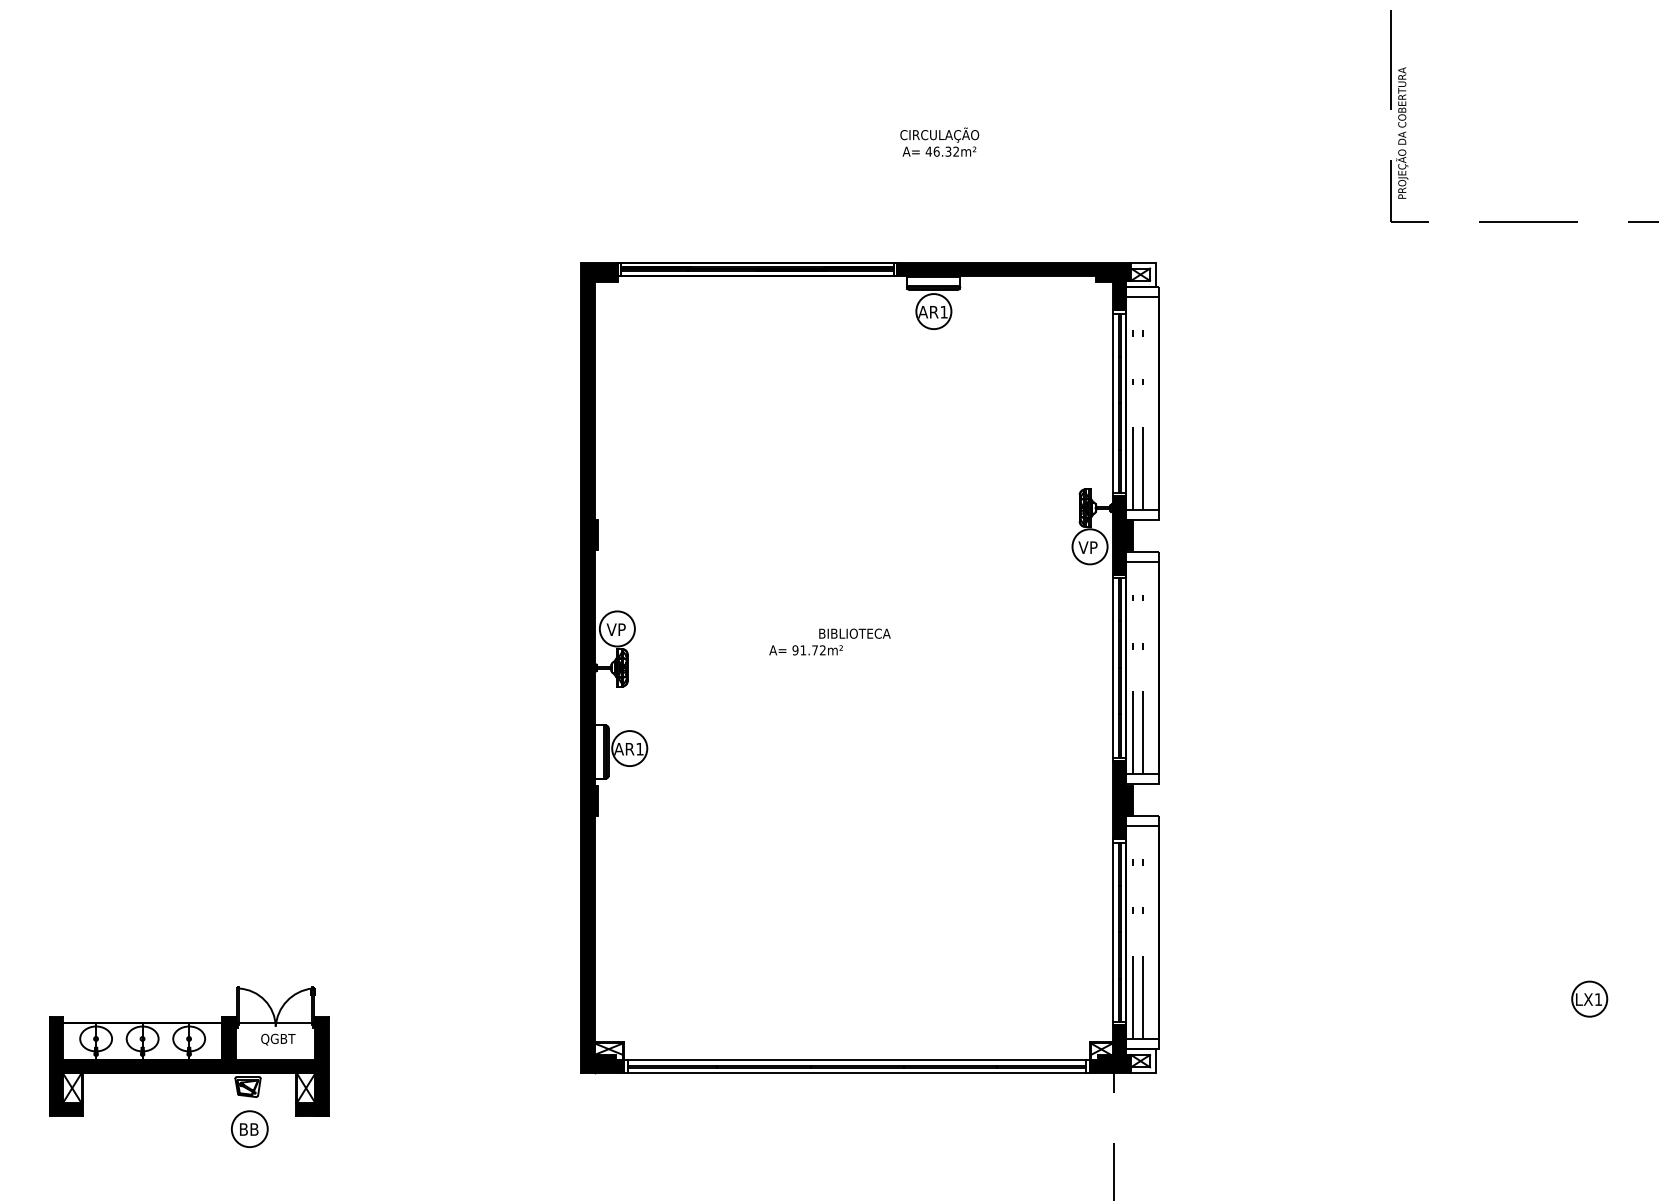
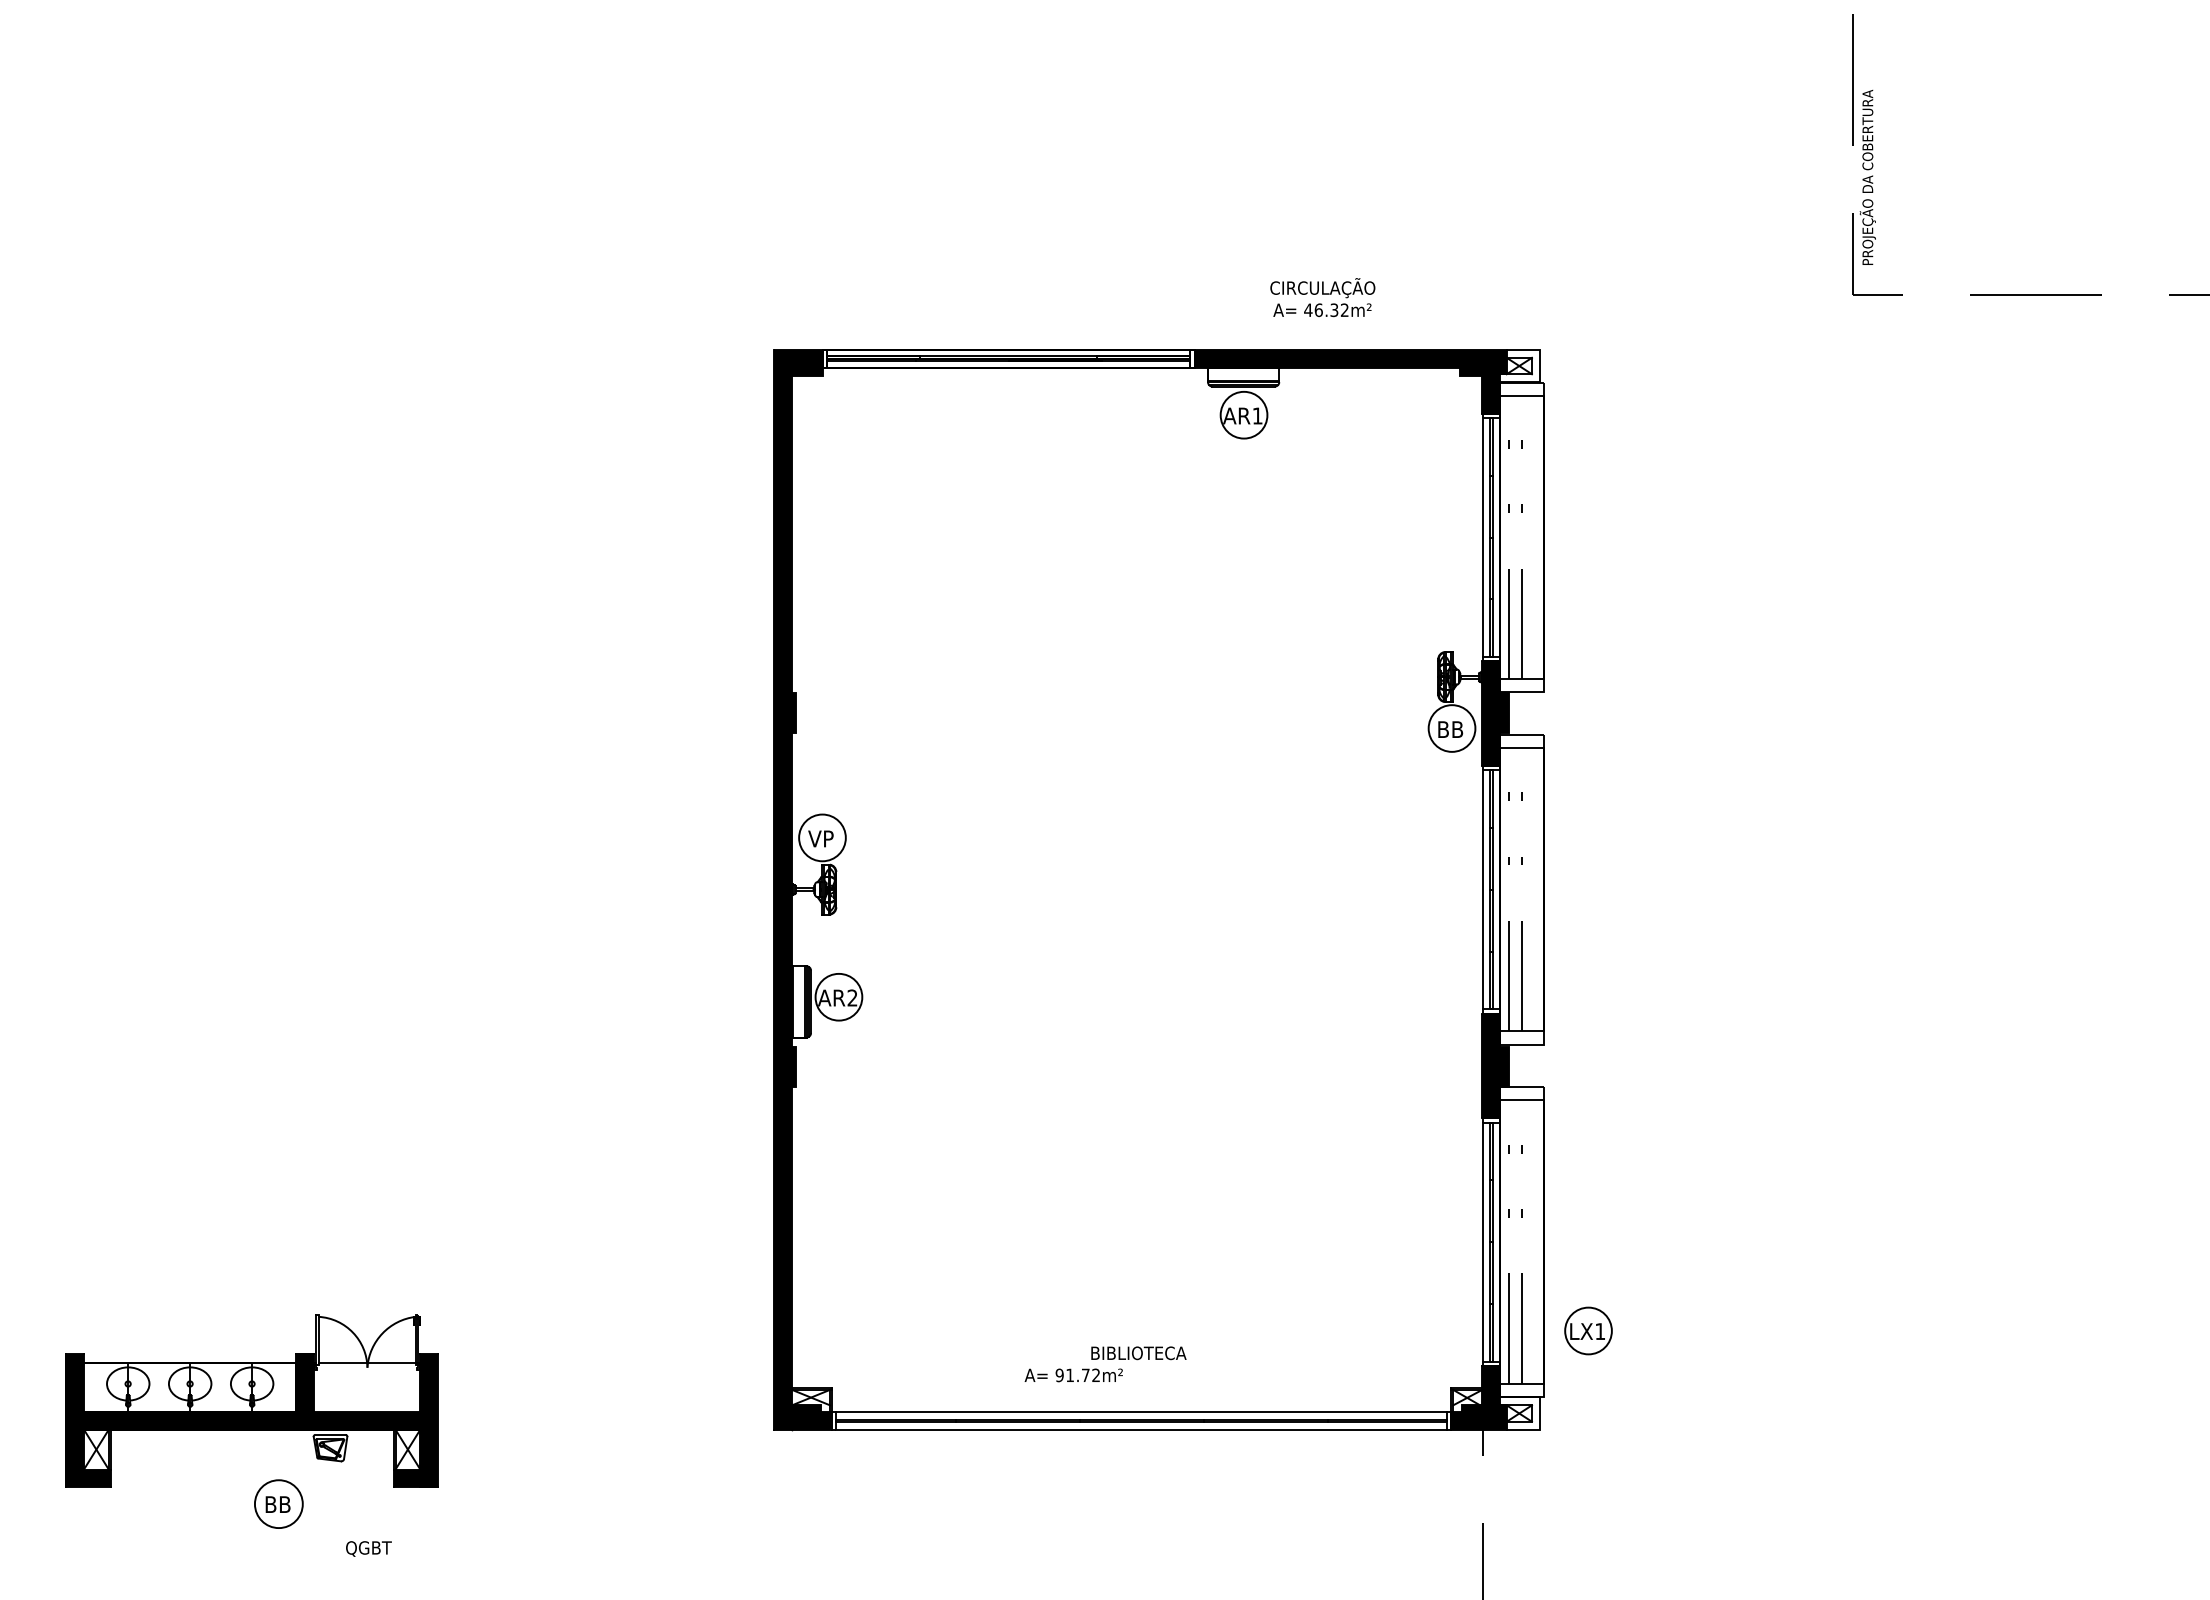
text: (939, 142) -> (1322, 297), moved
text: (1088, 547) -> (1449, 729), VP -> BB
text: (829, 642) -> (1105, 1364), moved
text: (639, 748) -> (852, 997), AR1 -> AR2
part: (1589, 998) -> (1588, 1330), moved
text: (278, 1039) -> (368, 1548), moved
part: (249, 1128) -> (278, 1503), moved

